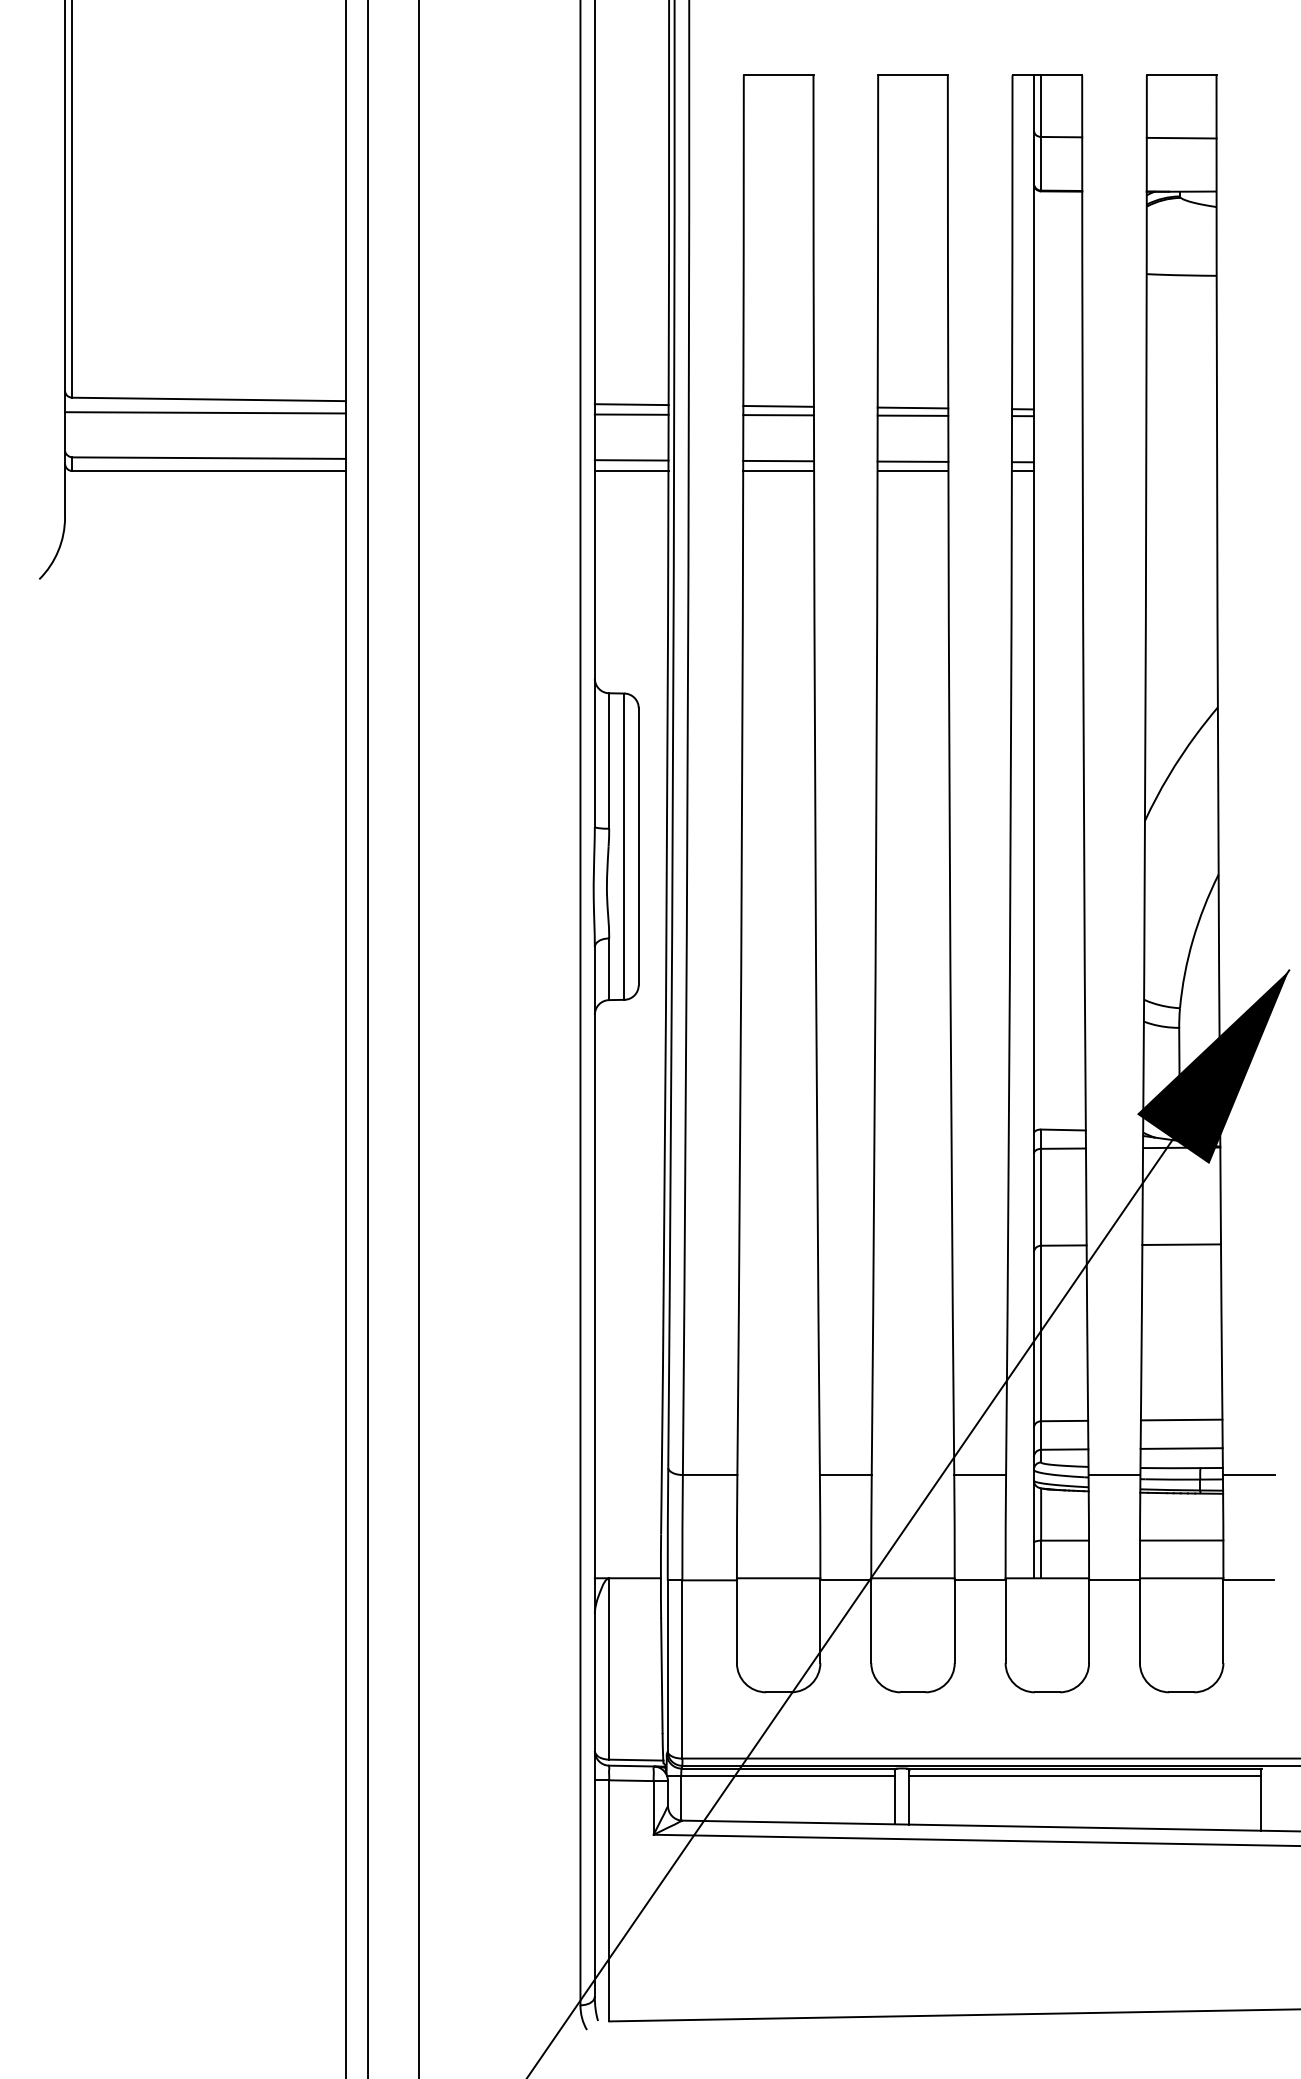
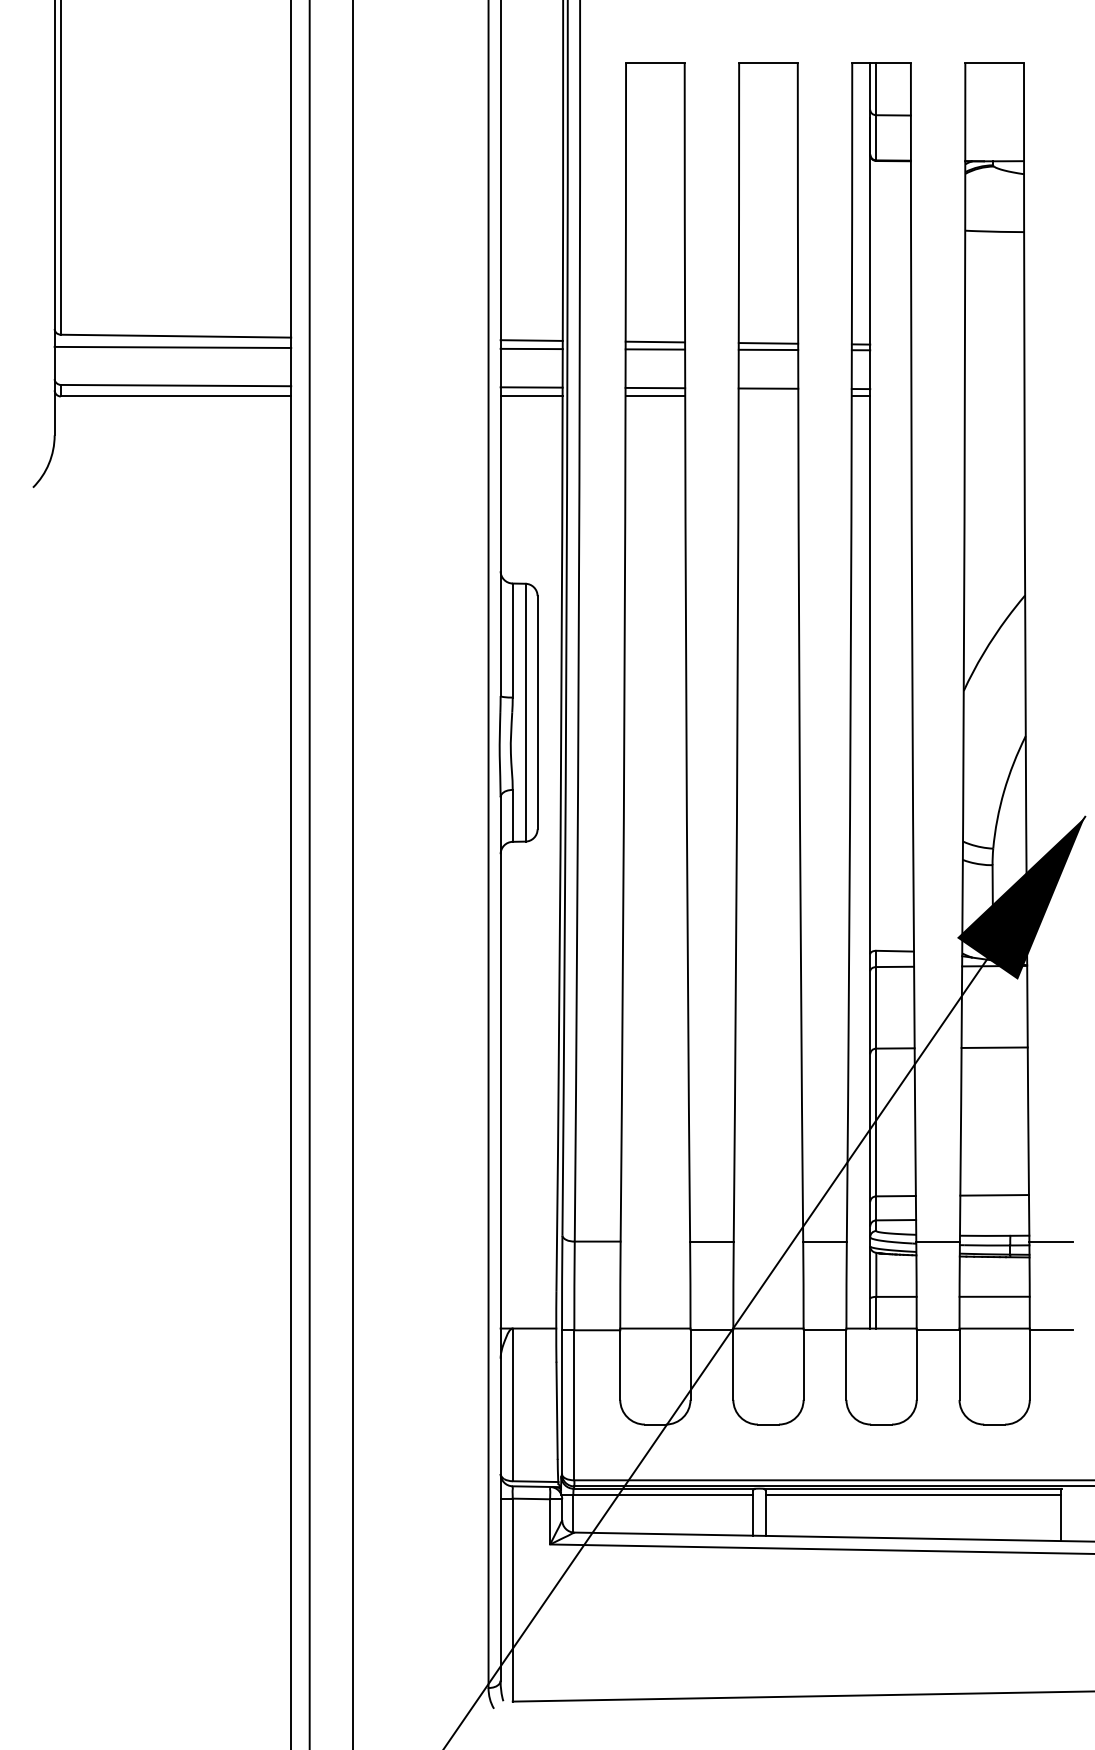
line: (1181, 138) -> (994, 116), removed
line: (913, 471) -> (768, 396), removed
line: (1181, 1448) -> (994, 1219), removed

